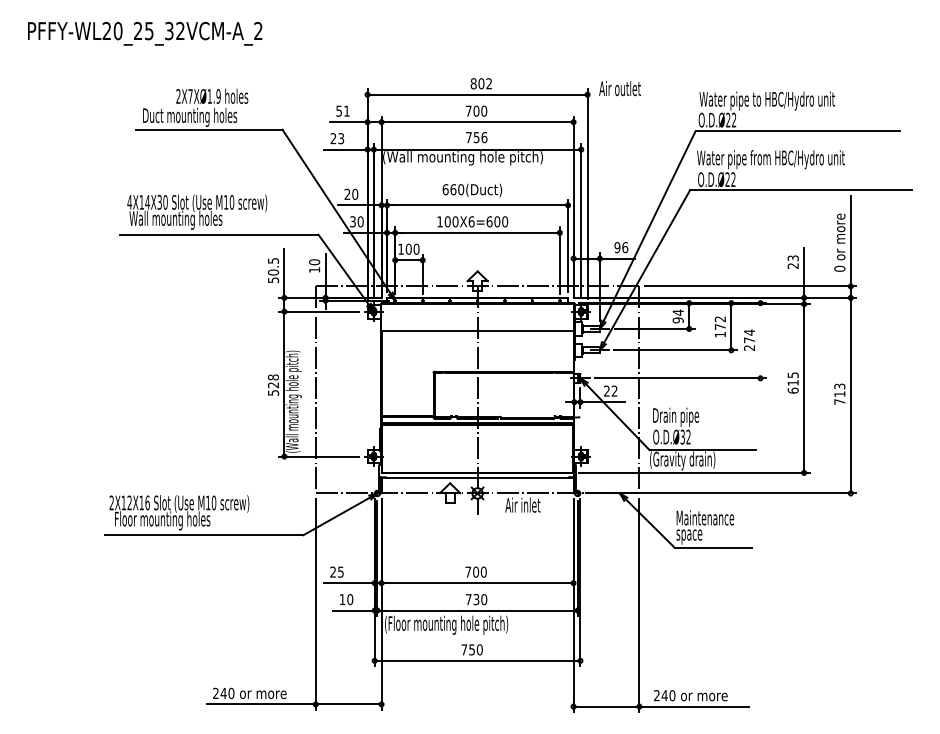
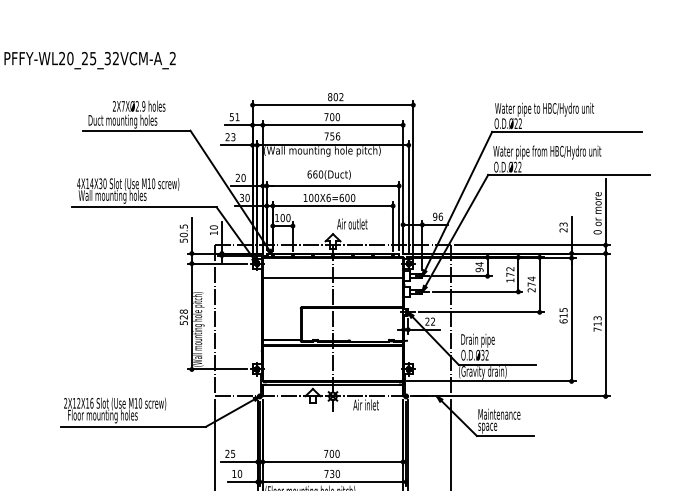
text: (619, 88) -> (351, 224), moved
text: (209, 96) -> (137, 106), 2X7XØ1.9 -> 2X7XØ2.9
line: (760, 340) -> (539, 284), added

